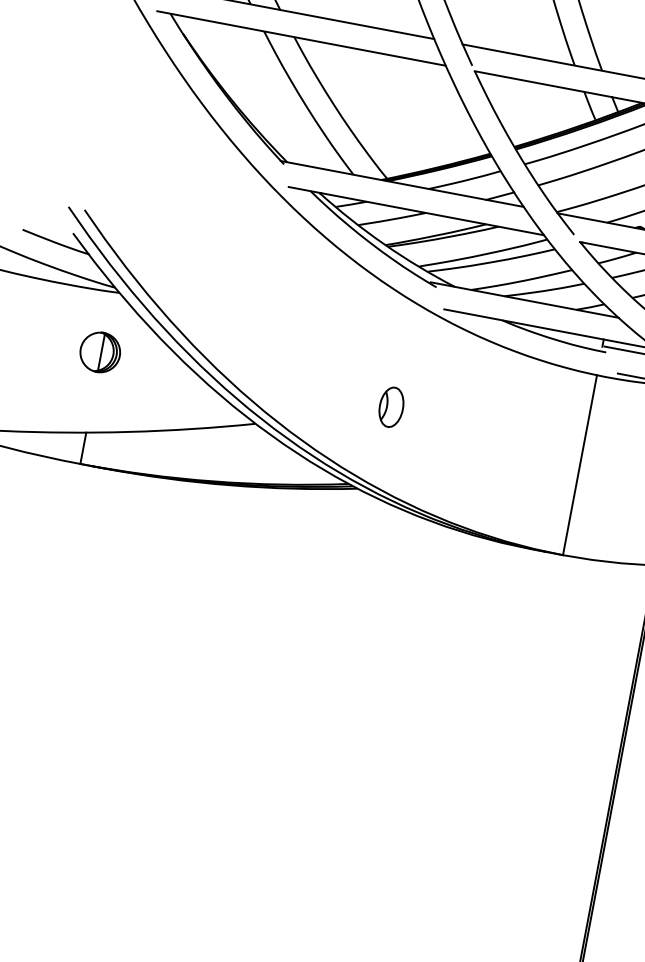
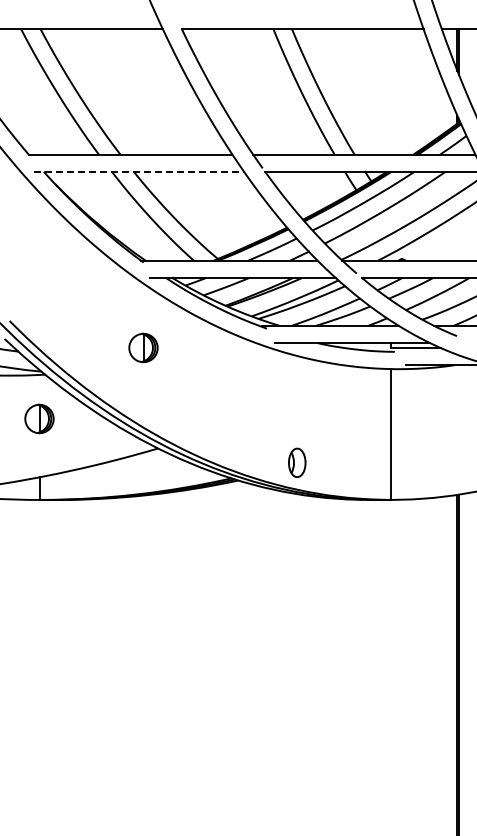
line: (302, 38) -> (139, 171), solid -> dashed
part: (261, 281) -> (143, 347), added
part: (391, 406) -> (297, 462), moved

